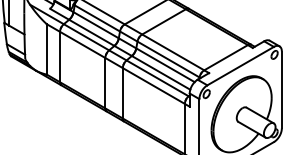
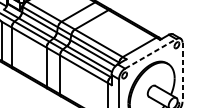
line: (241, 65) -> (151, 53), solid -> dashed
line: (281, 90) -> (182, 72), solid -> dashed

